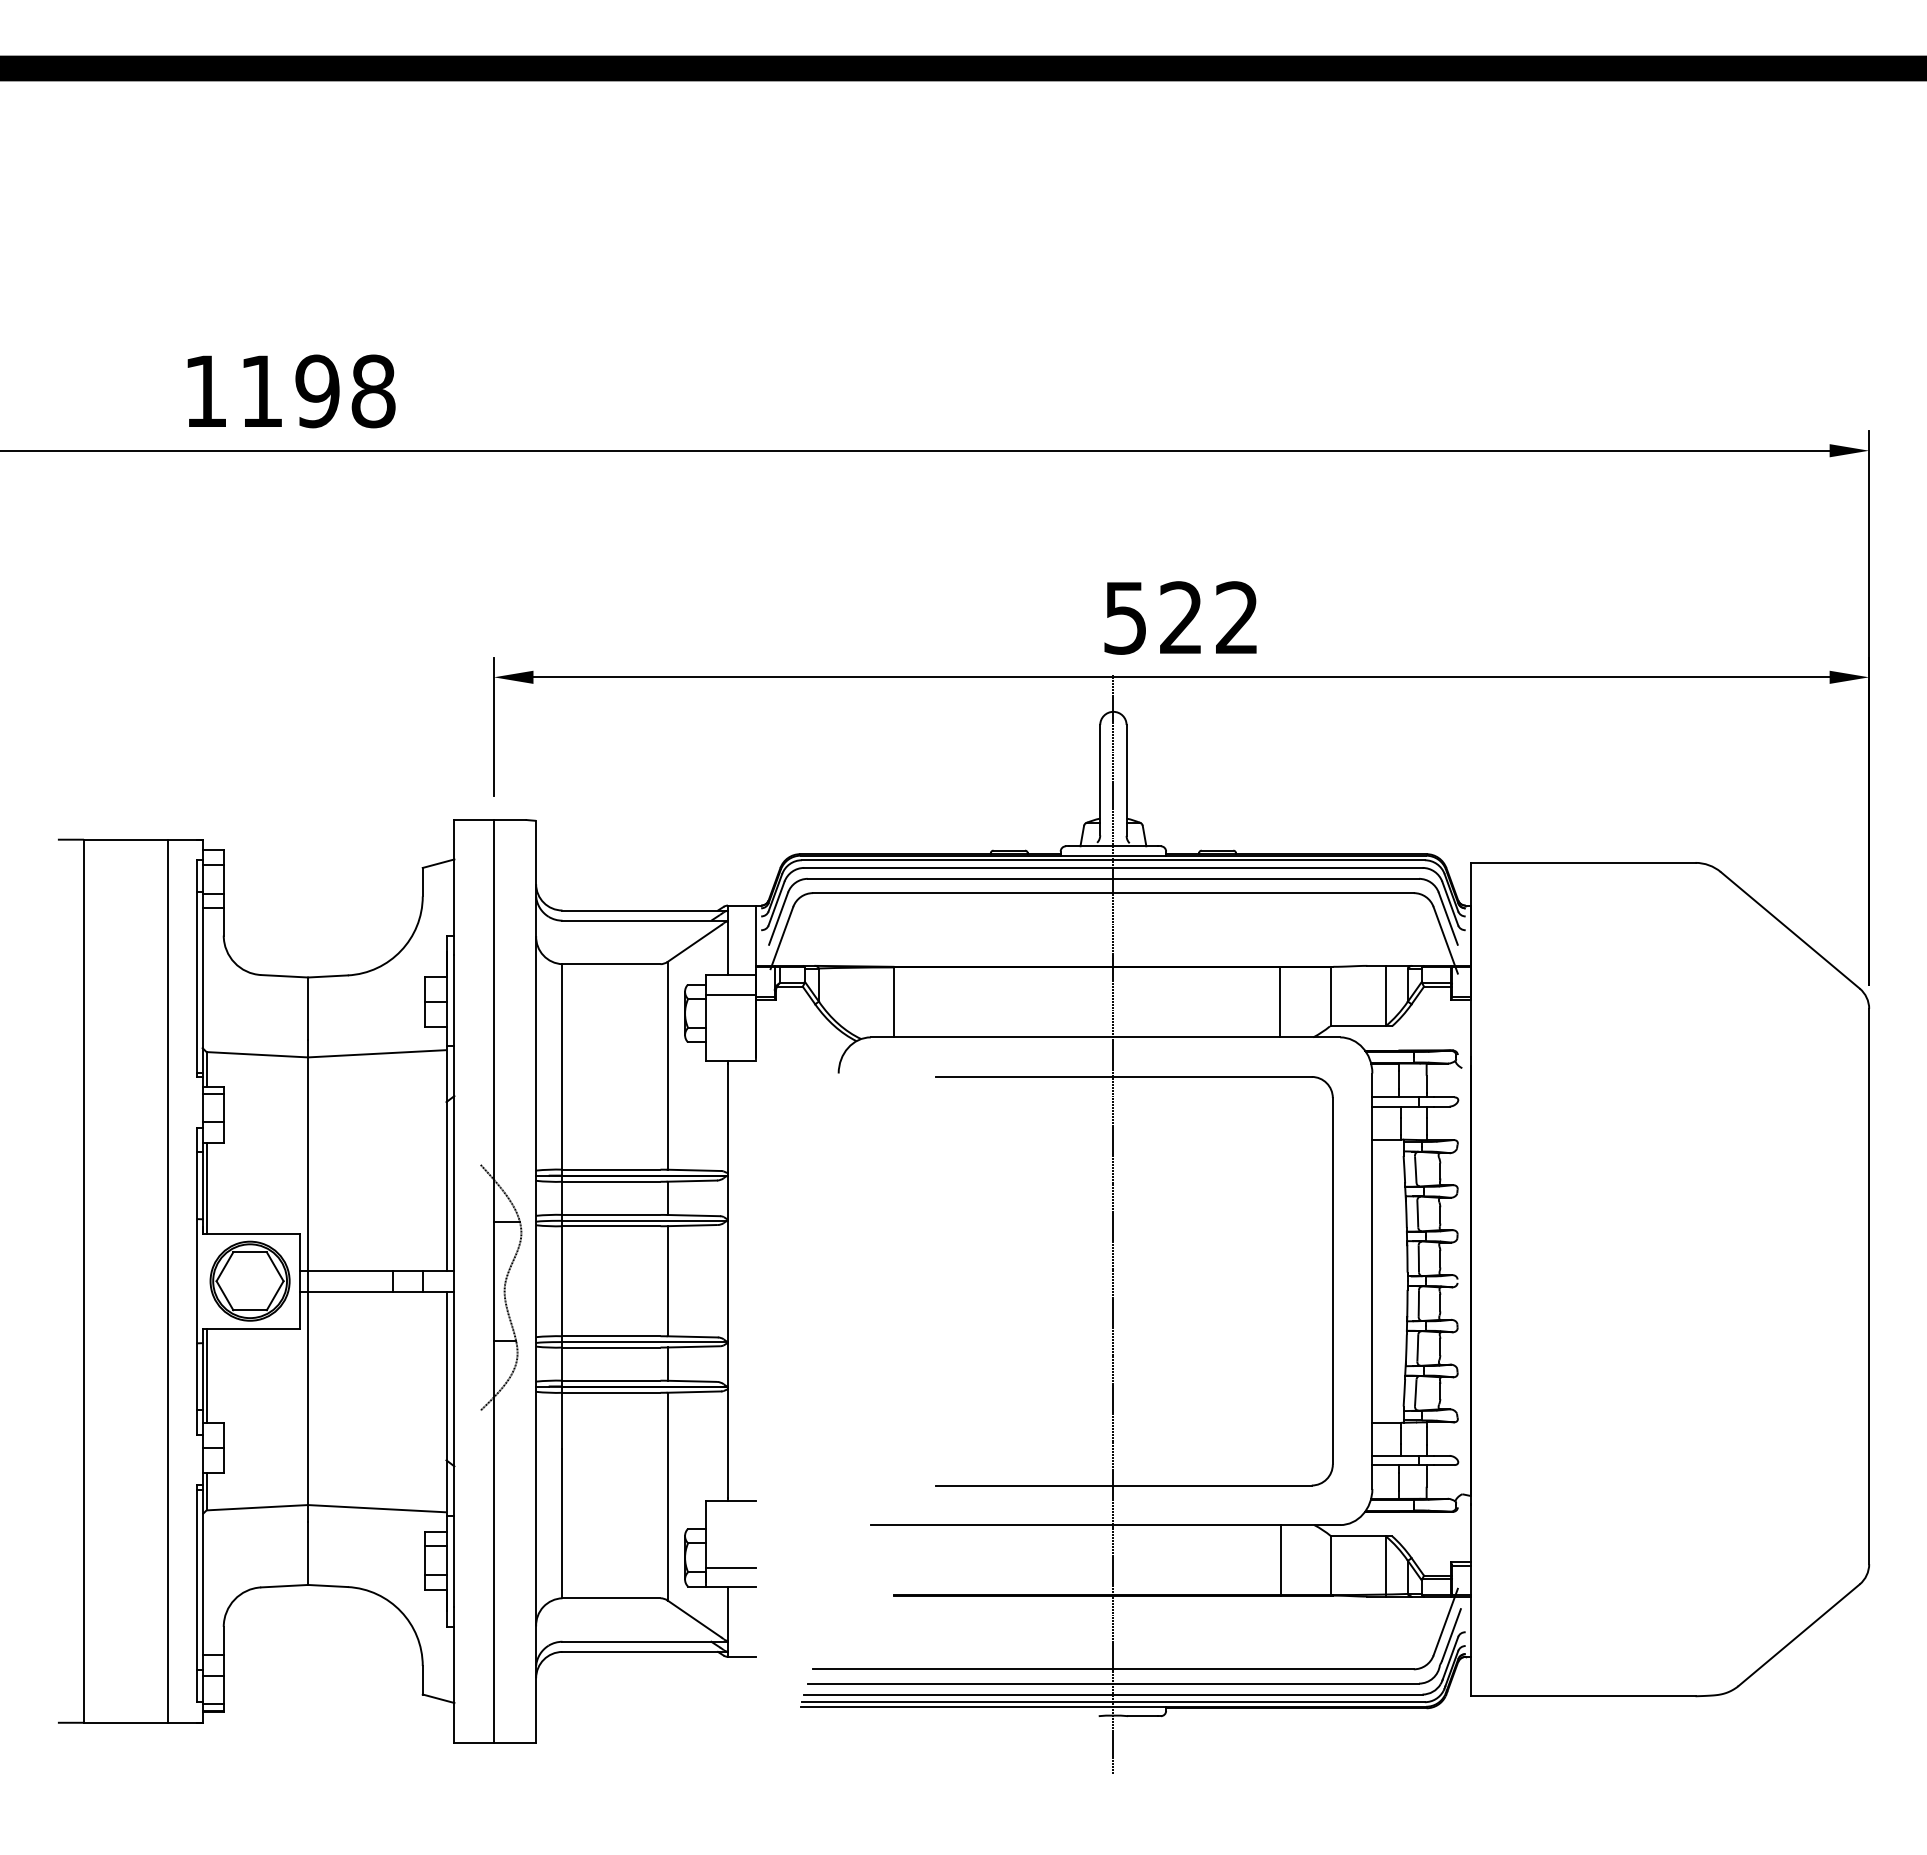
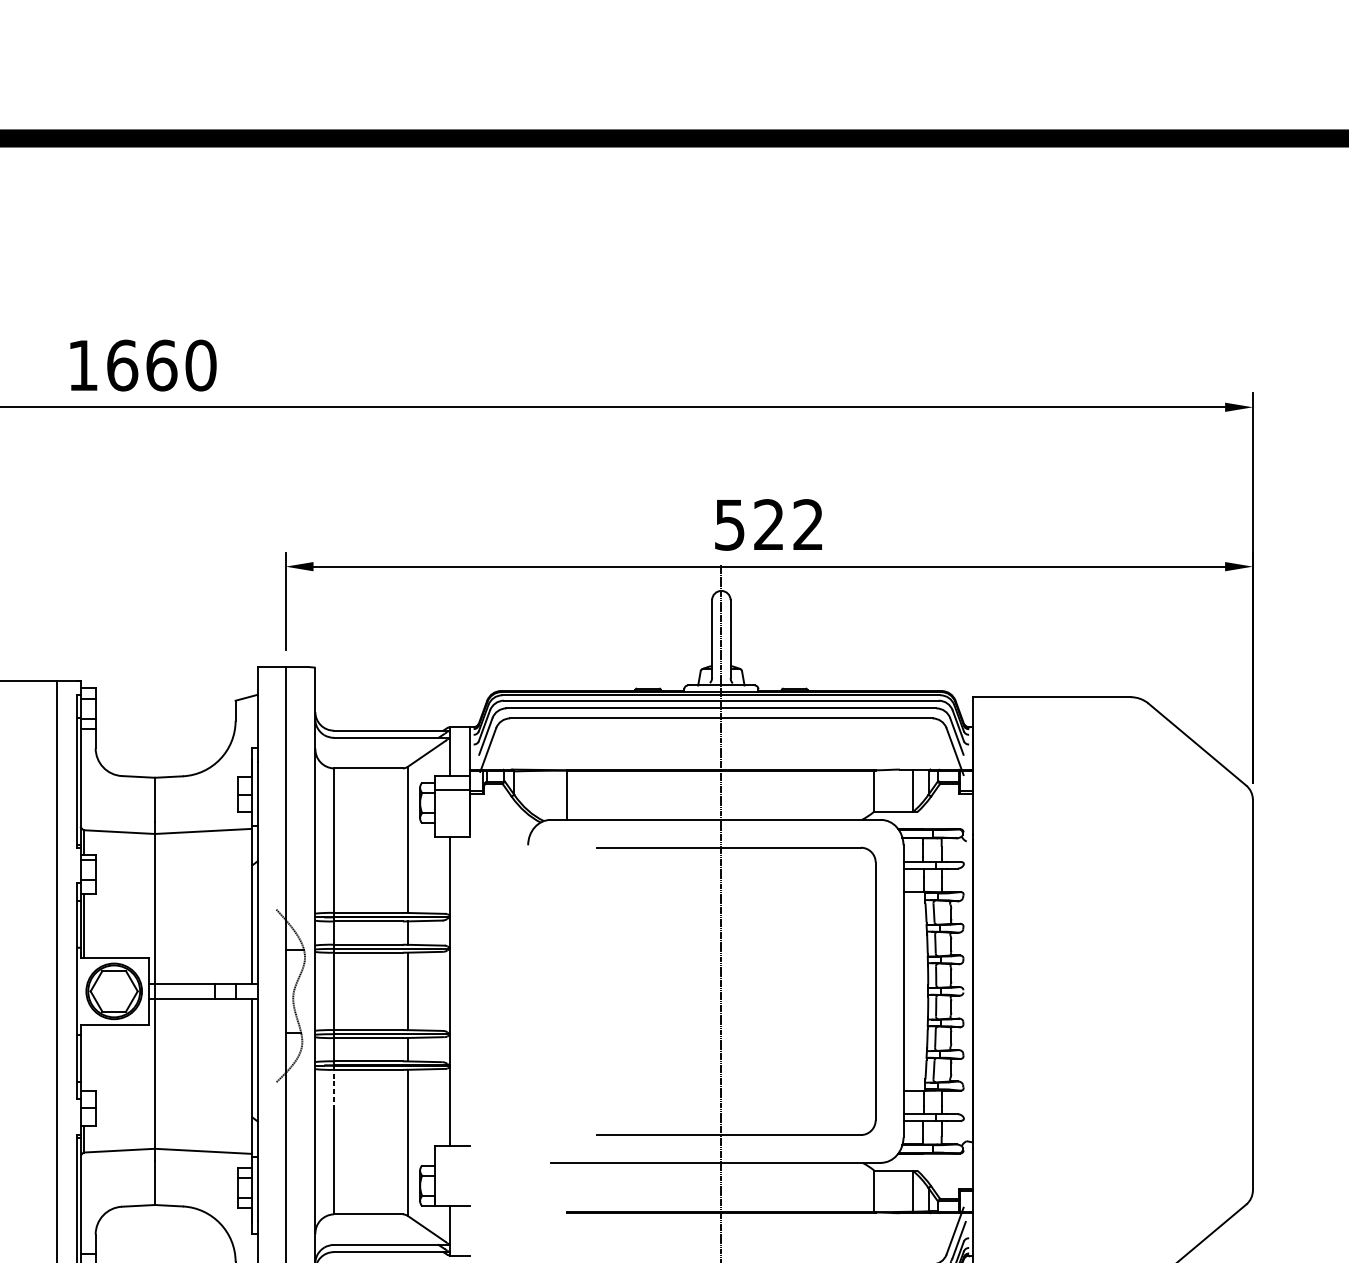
text: (317, 391) -> (161, 365), 1198 -> 1660
line: (1279, 1001) -> (838, 794), removed
line: (206, 1375) -> (83, 1057), removed
line: (562, 1417) -> (333, 1087), solid -> dashed
line: (1280, 1560) -> (838, 1187), removed
line: (731, 1567) -> (452, 1192), removed

